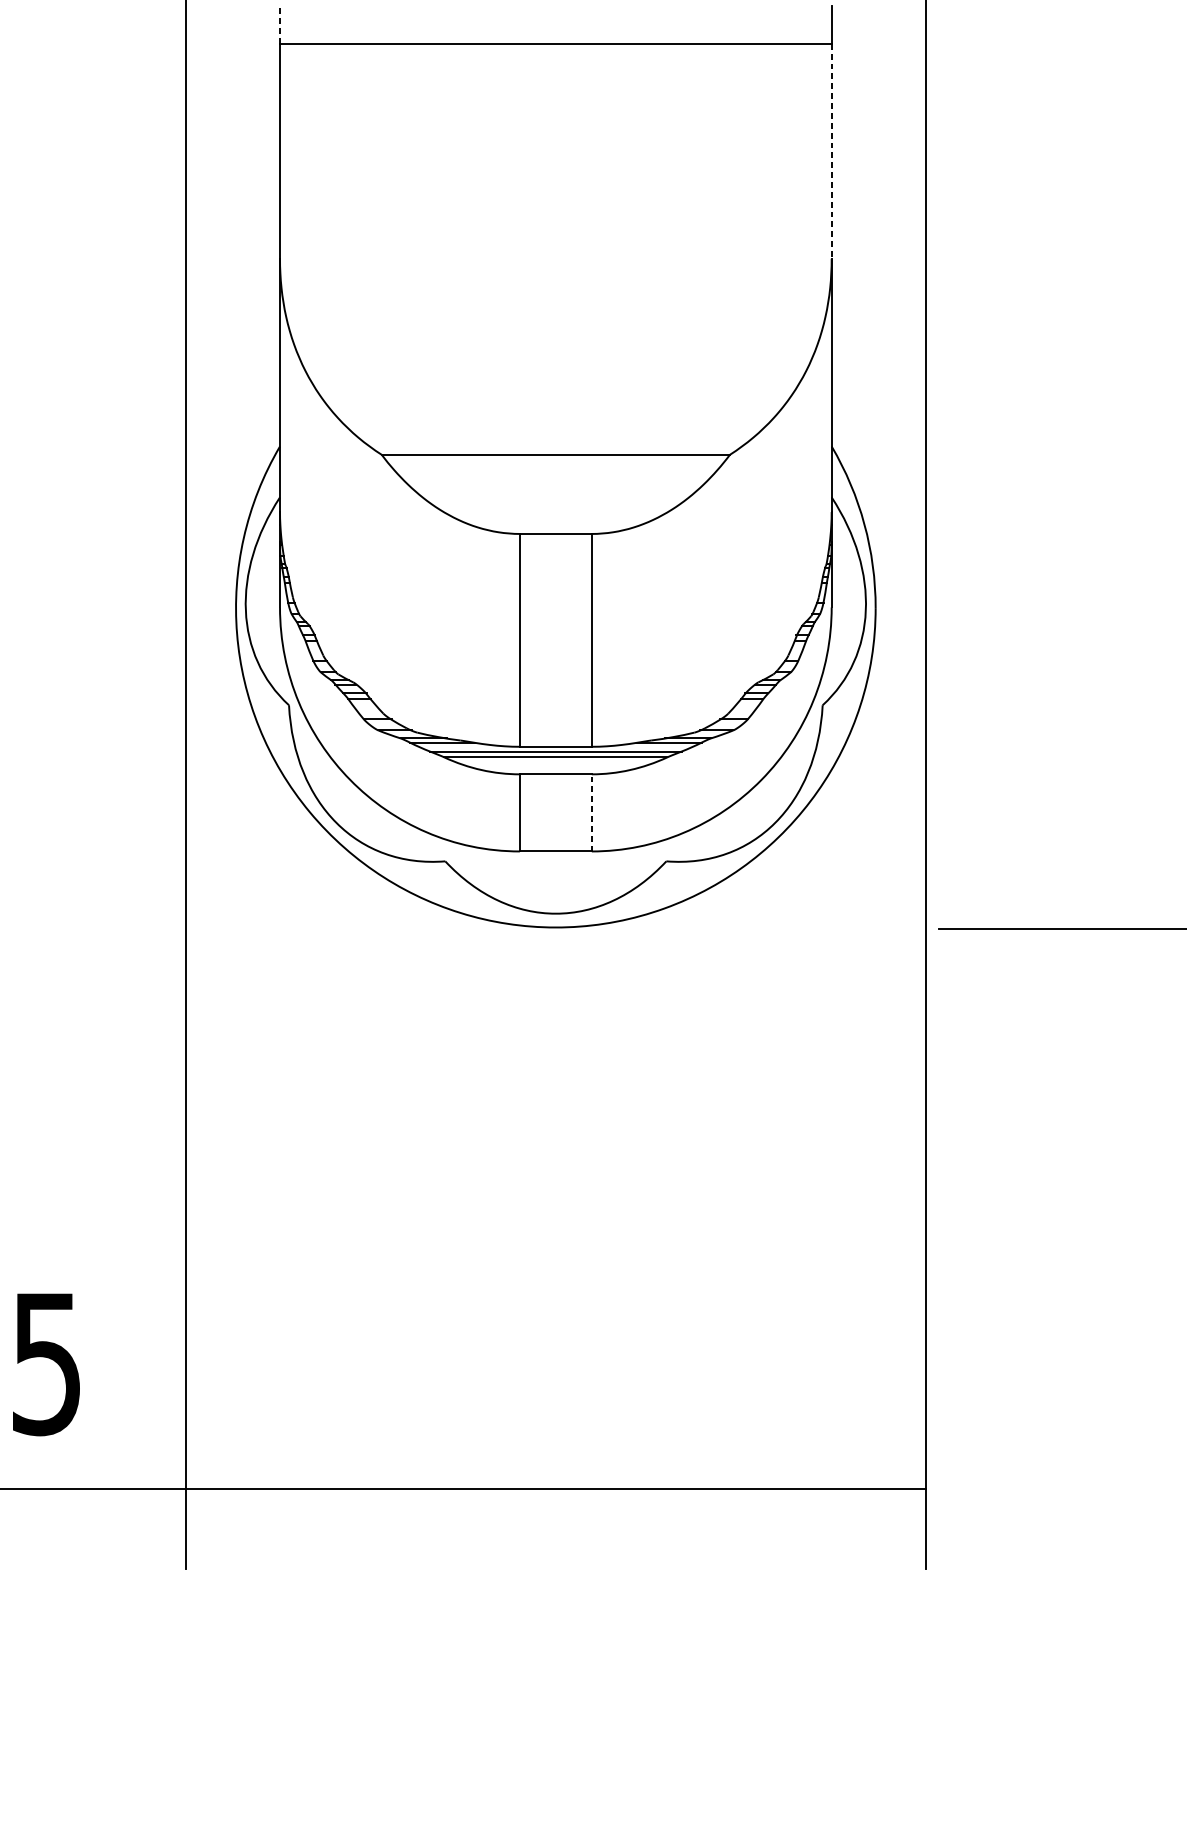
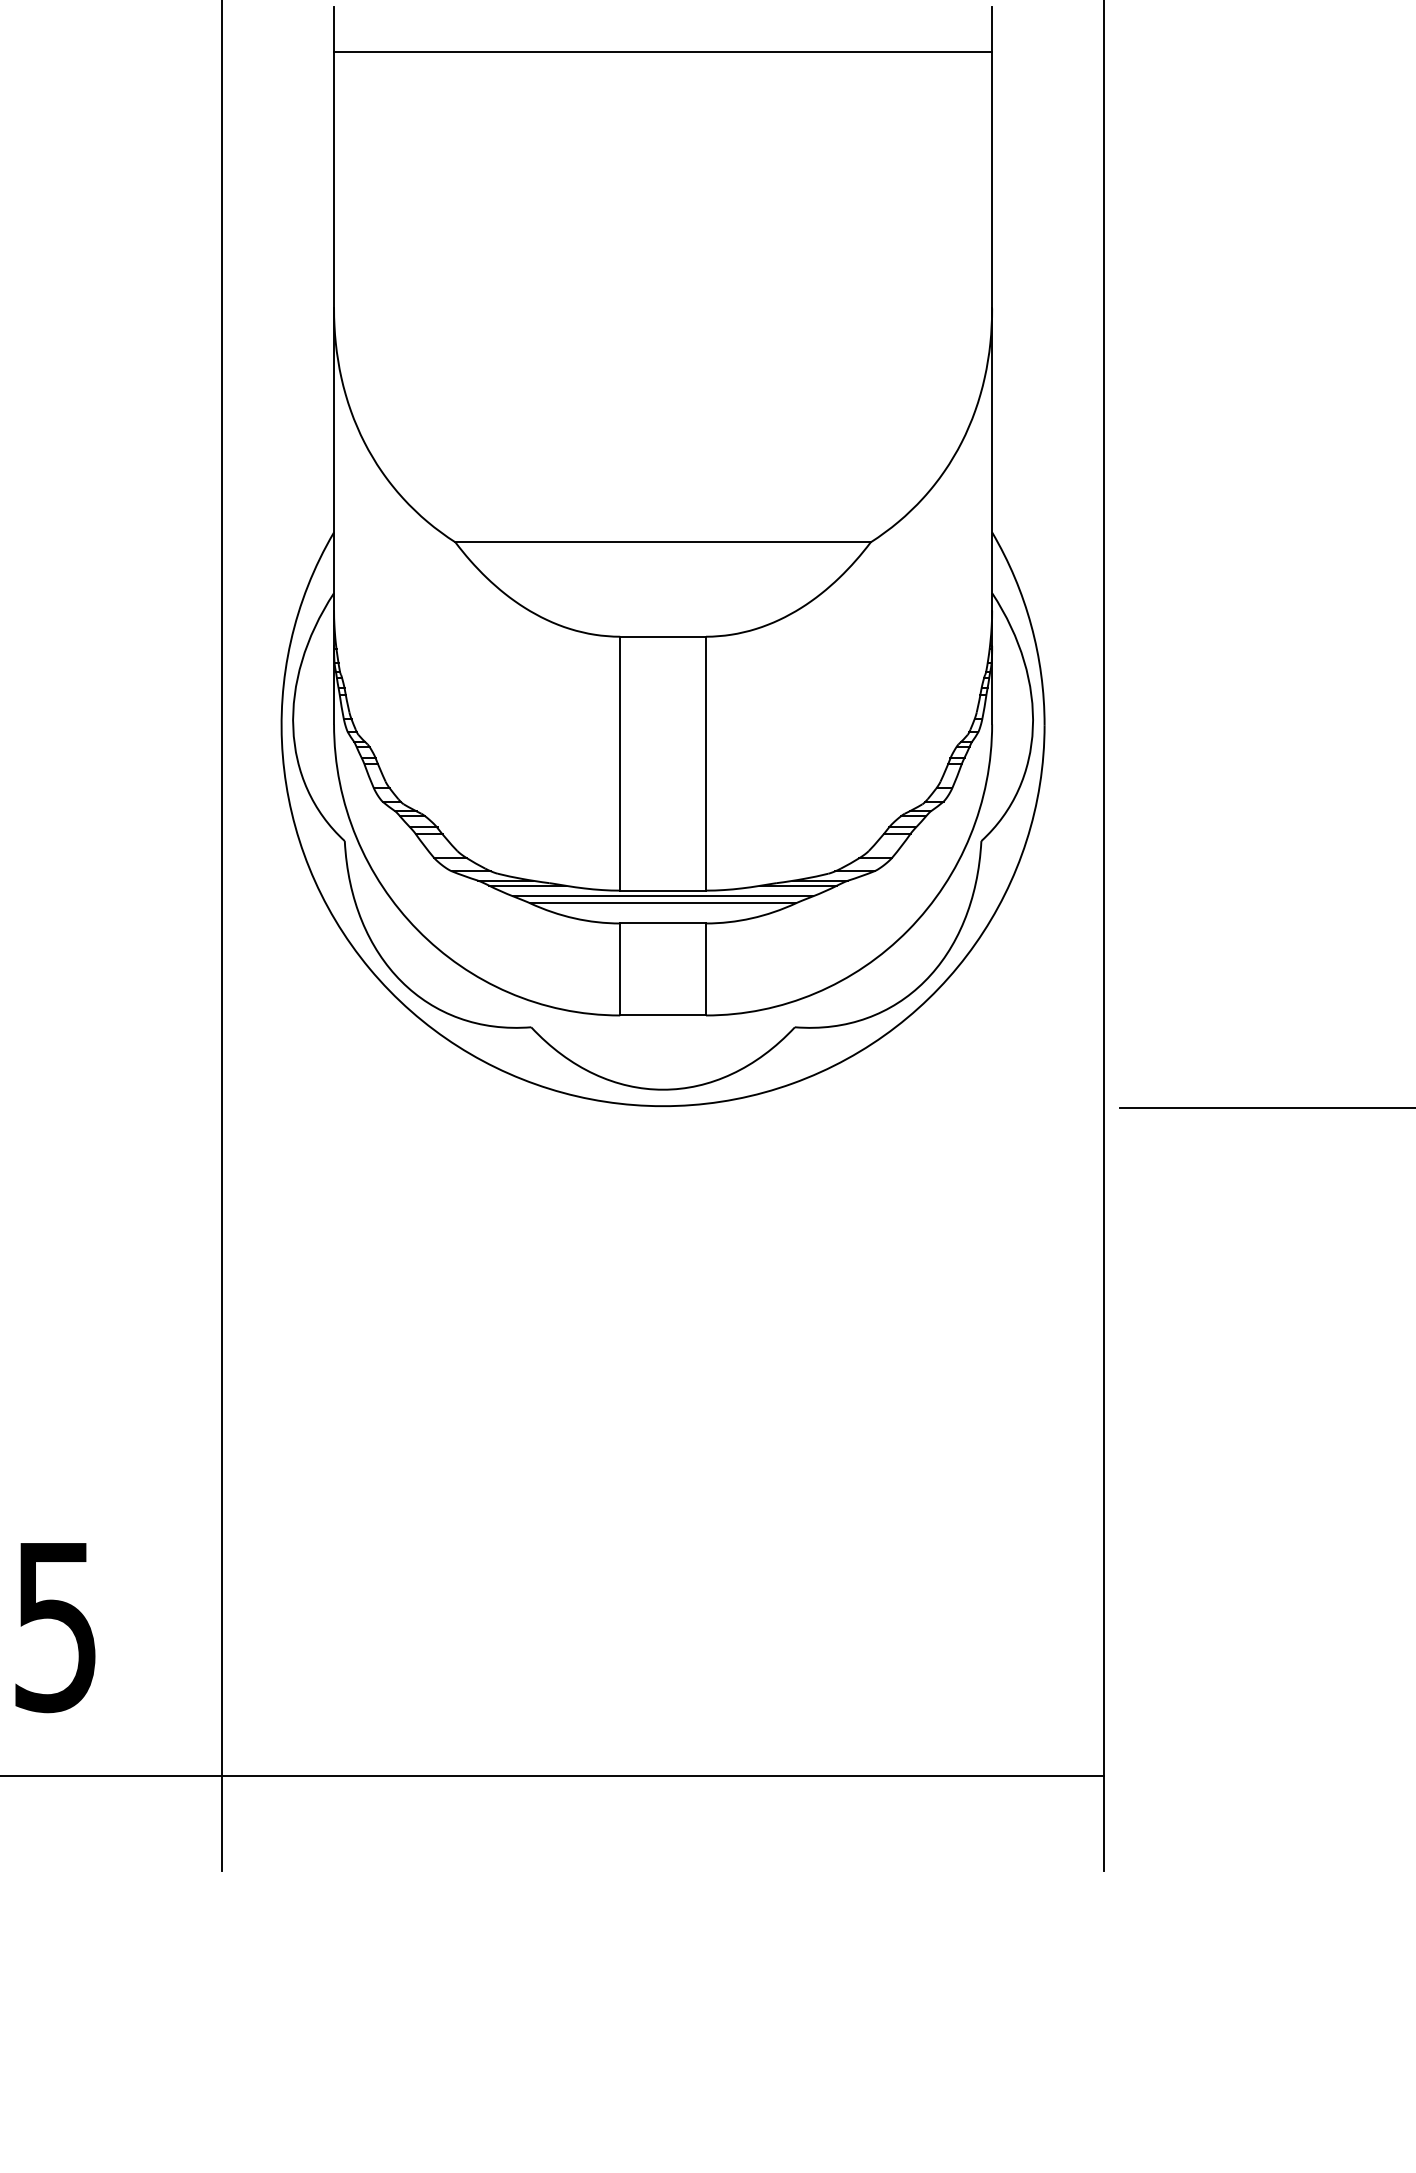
line: (280, 24) -> (334, 29), dashed -> solid
line: (831, 151) -> (992, 180), dashed -> solid
line: (592, 812) -> (706, 969), dashed -> solid

